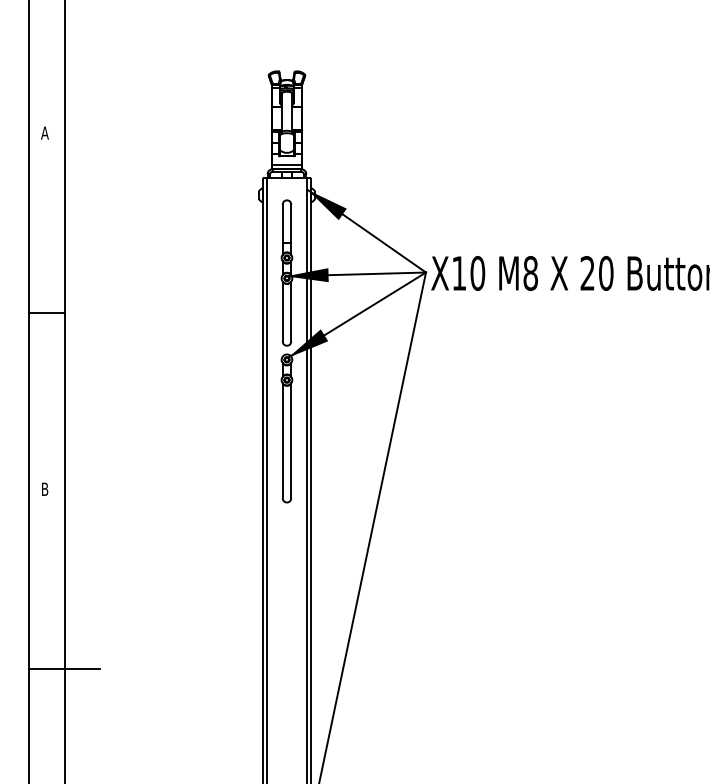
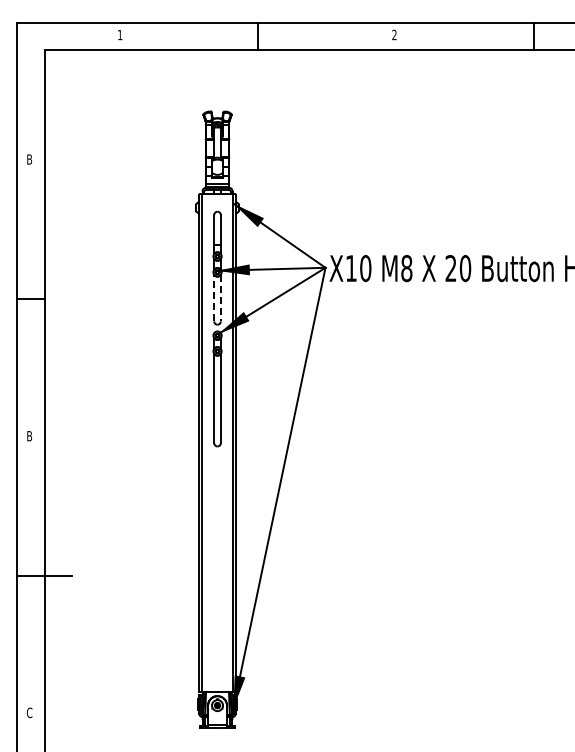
text: (44, 133) -> (29, 159), A -> B
line: (283, 310) -> (214, 297), solid -> dashed
line: (290, 312) -> (220, 298), solid -> dashed

